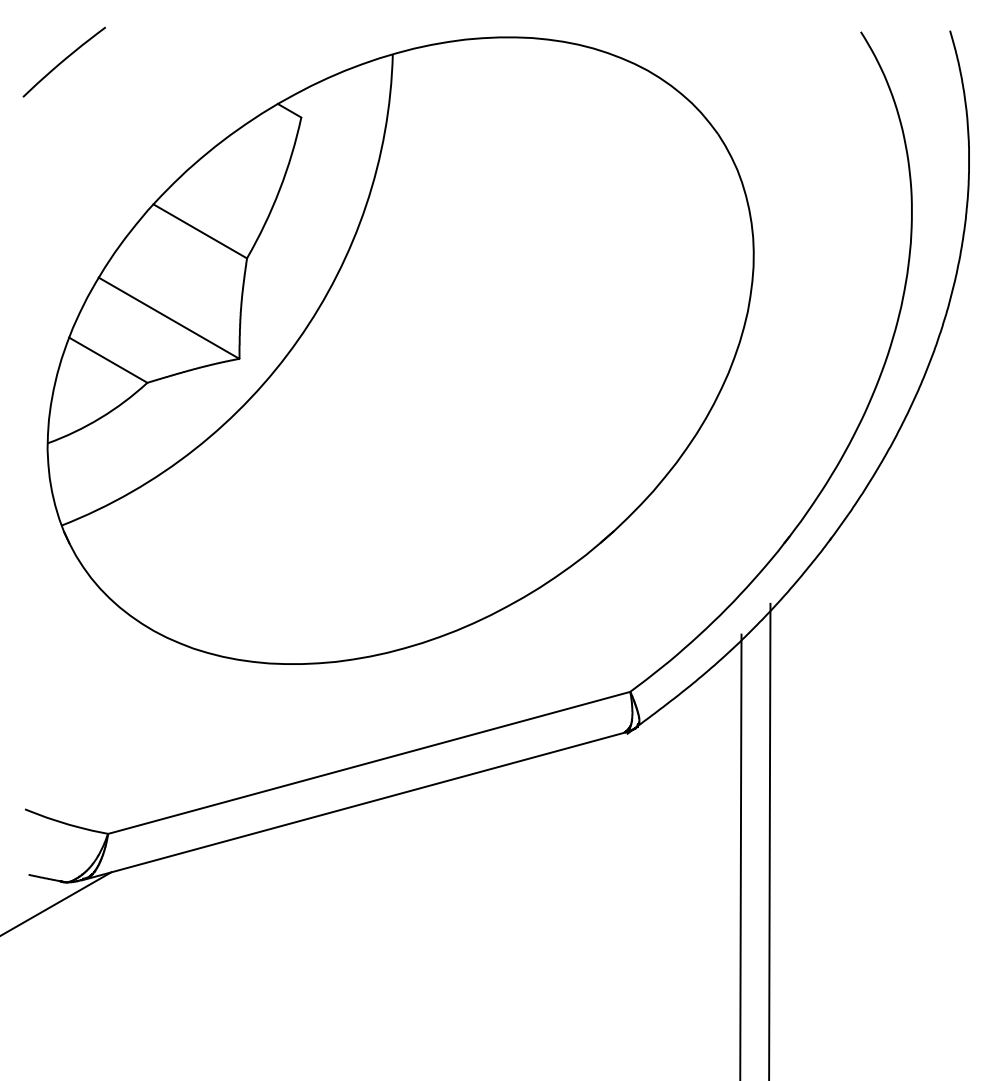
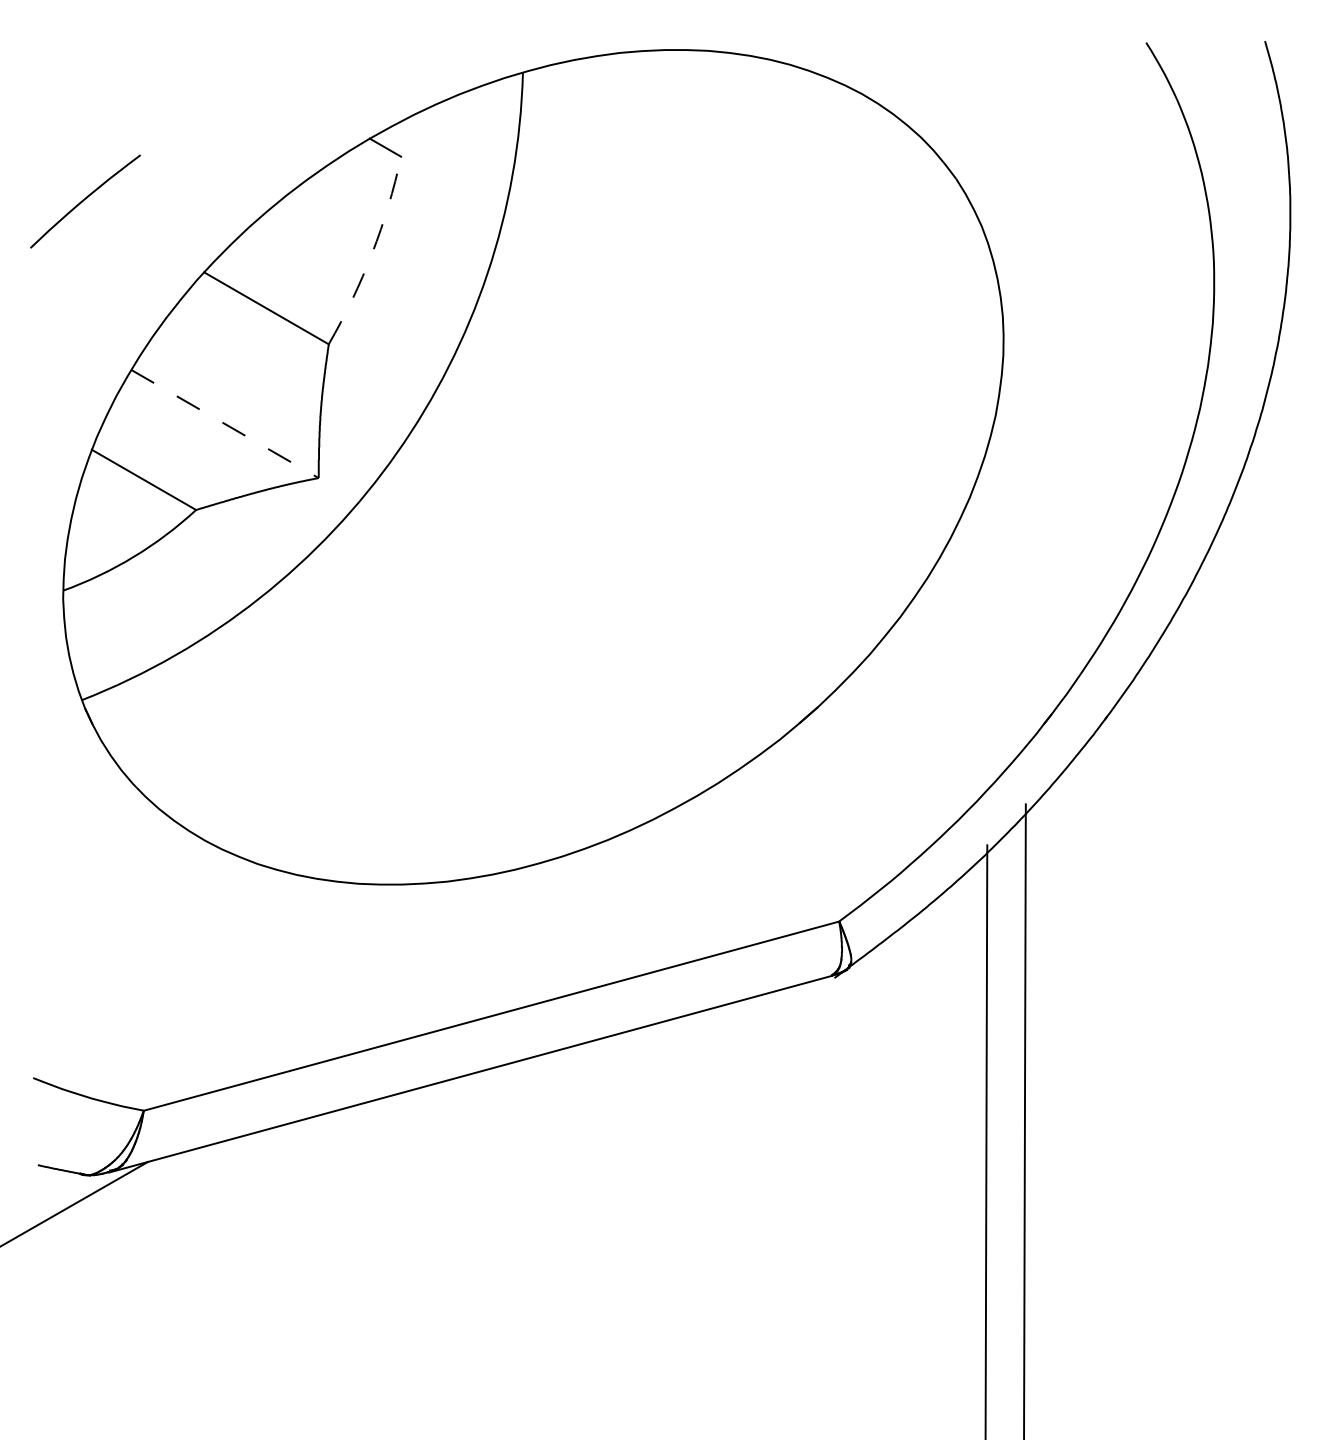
curve: (63, 61) -> (84, 200), moved
arc: (279, 190) -> (372, 253), solid -> dashed
line: (169, 318) -> (225, 424), solid -> dashed

